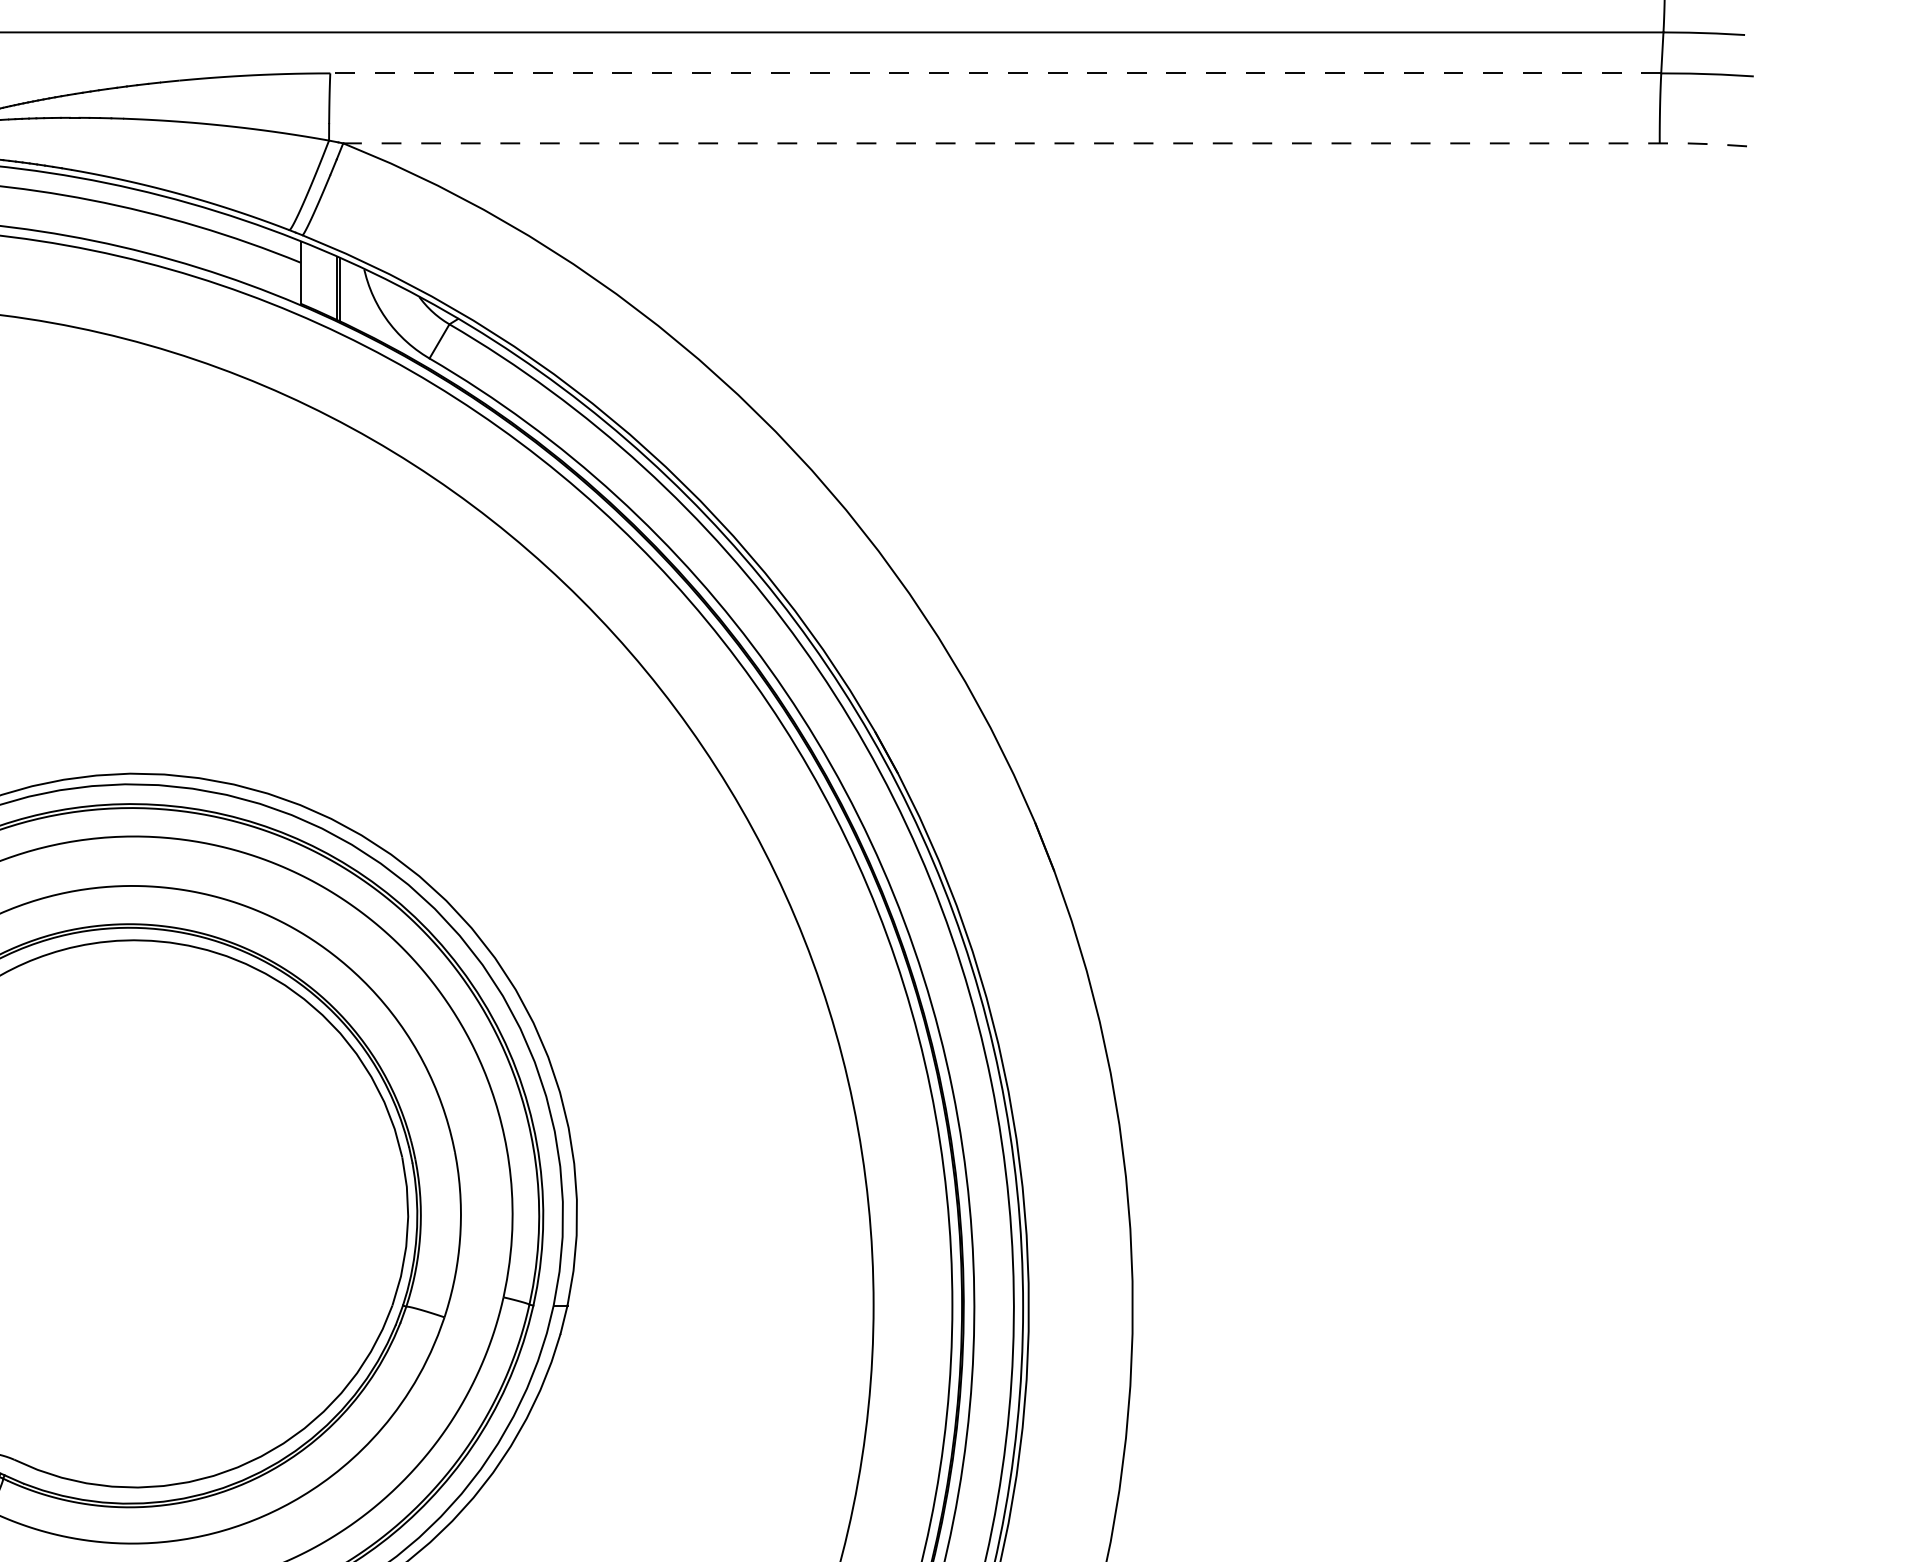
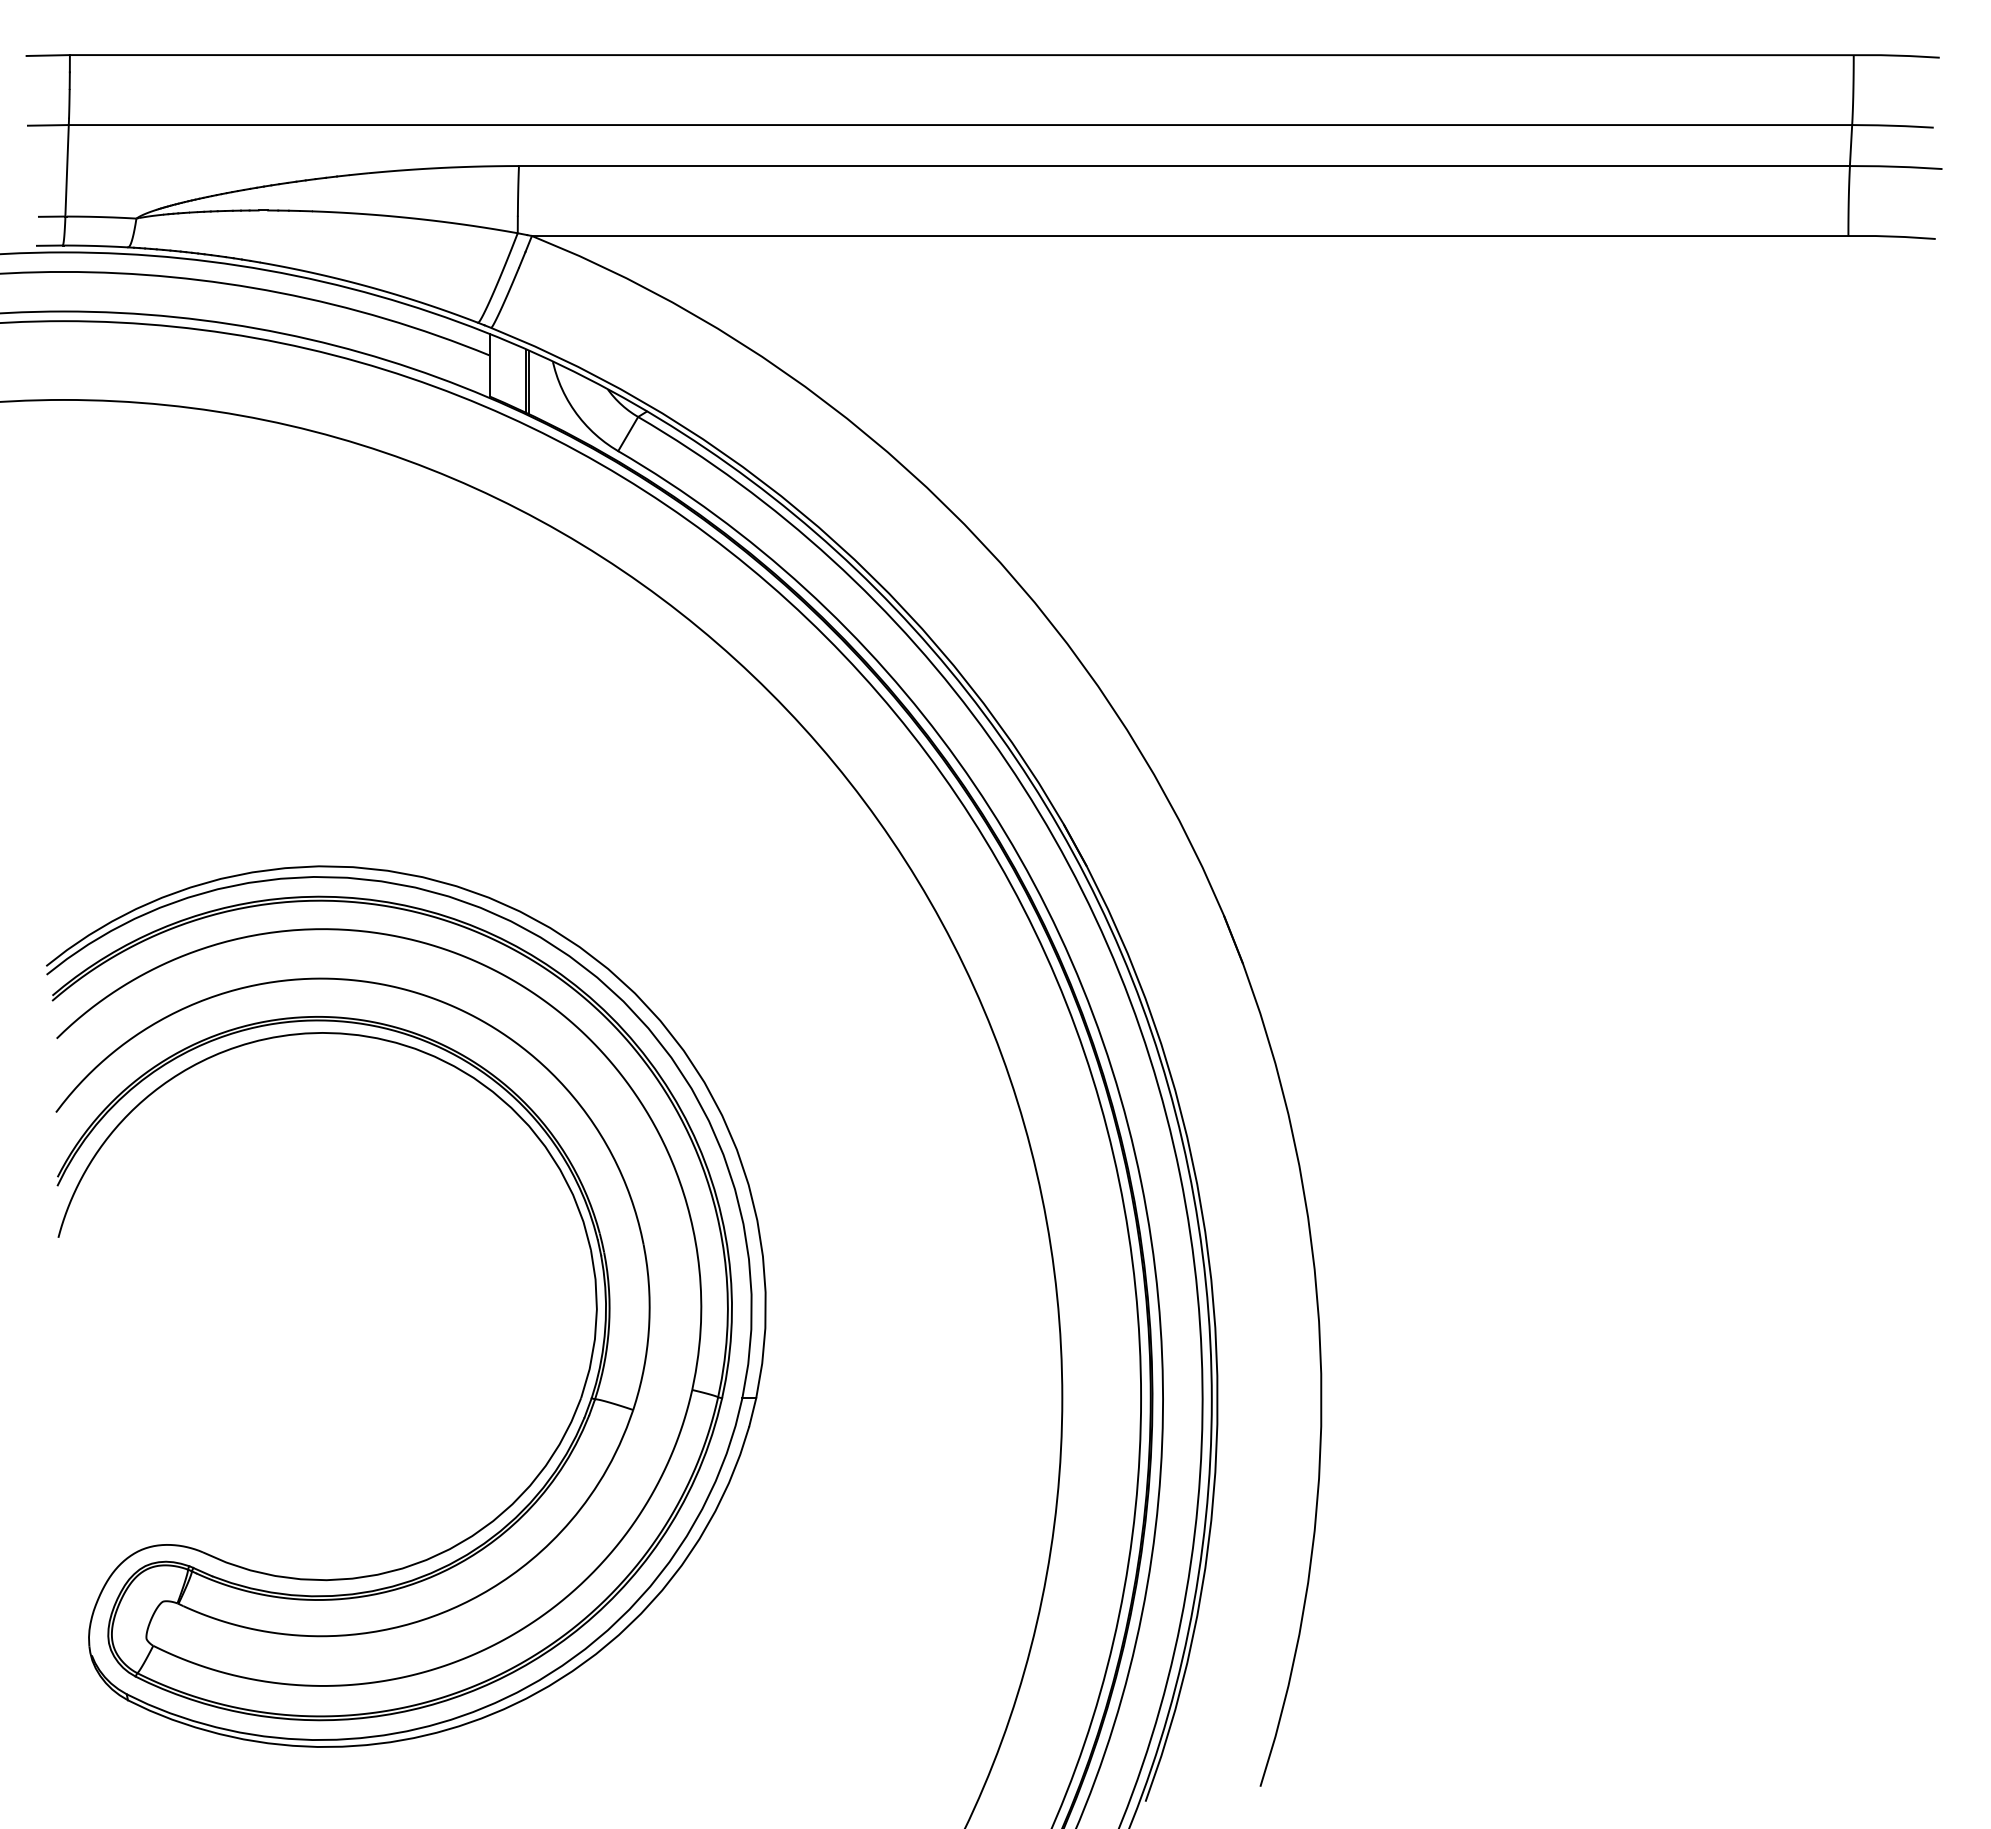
line: (994, 73) -> (1183, 166), dashed -> solid
line: (1045, 143) -> (1234, 236), dashed -> solid

